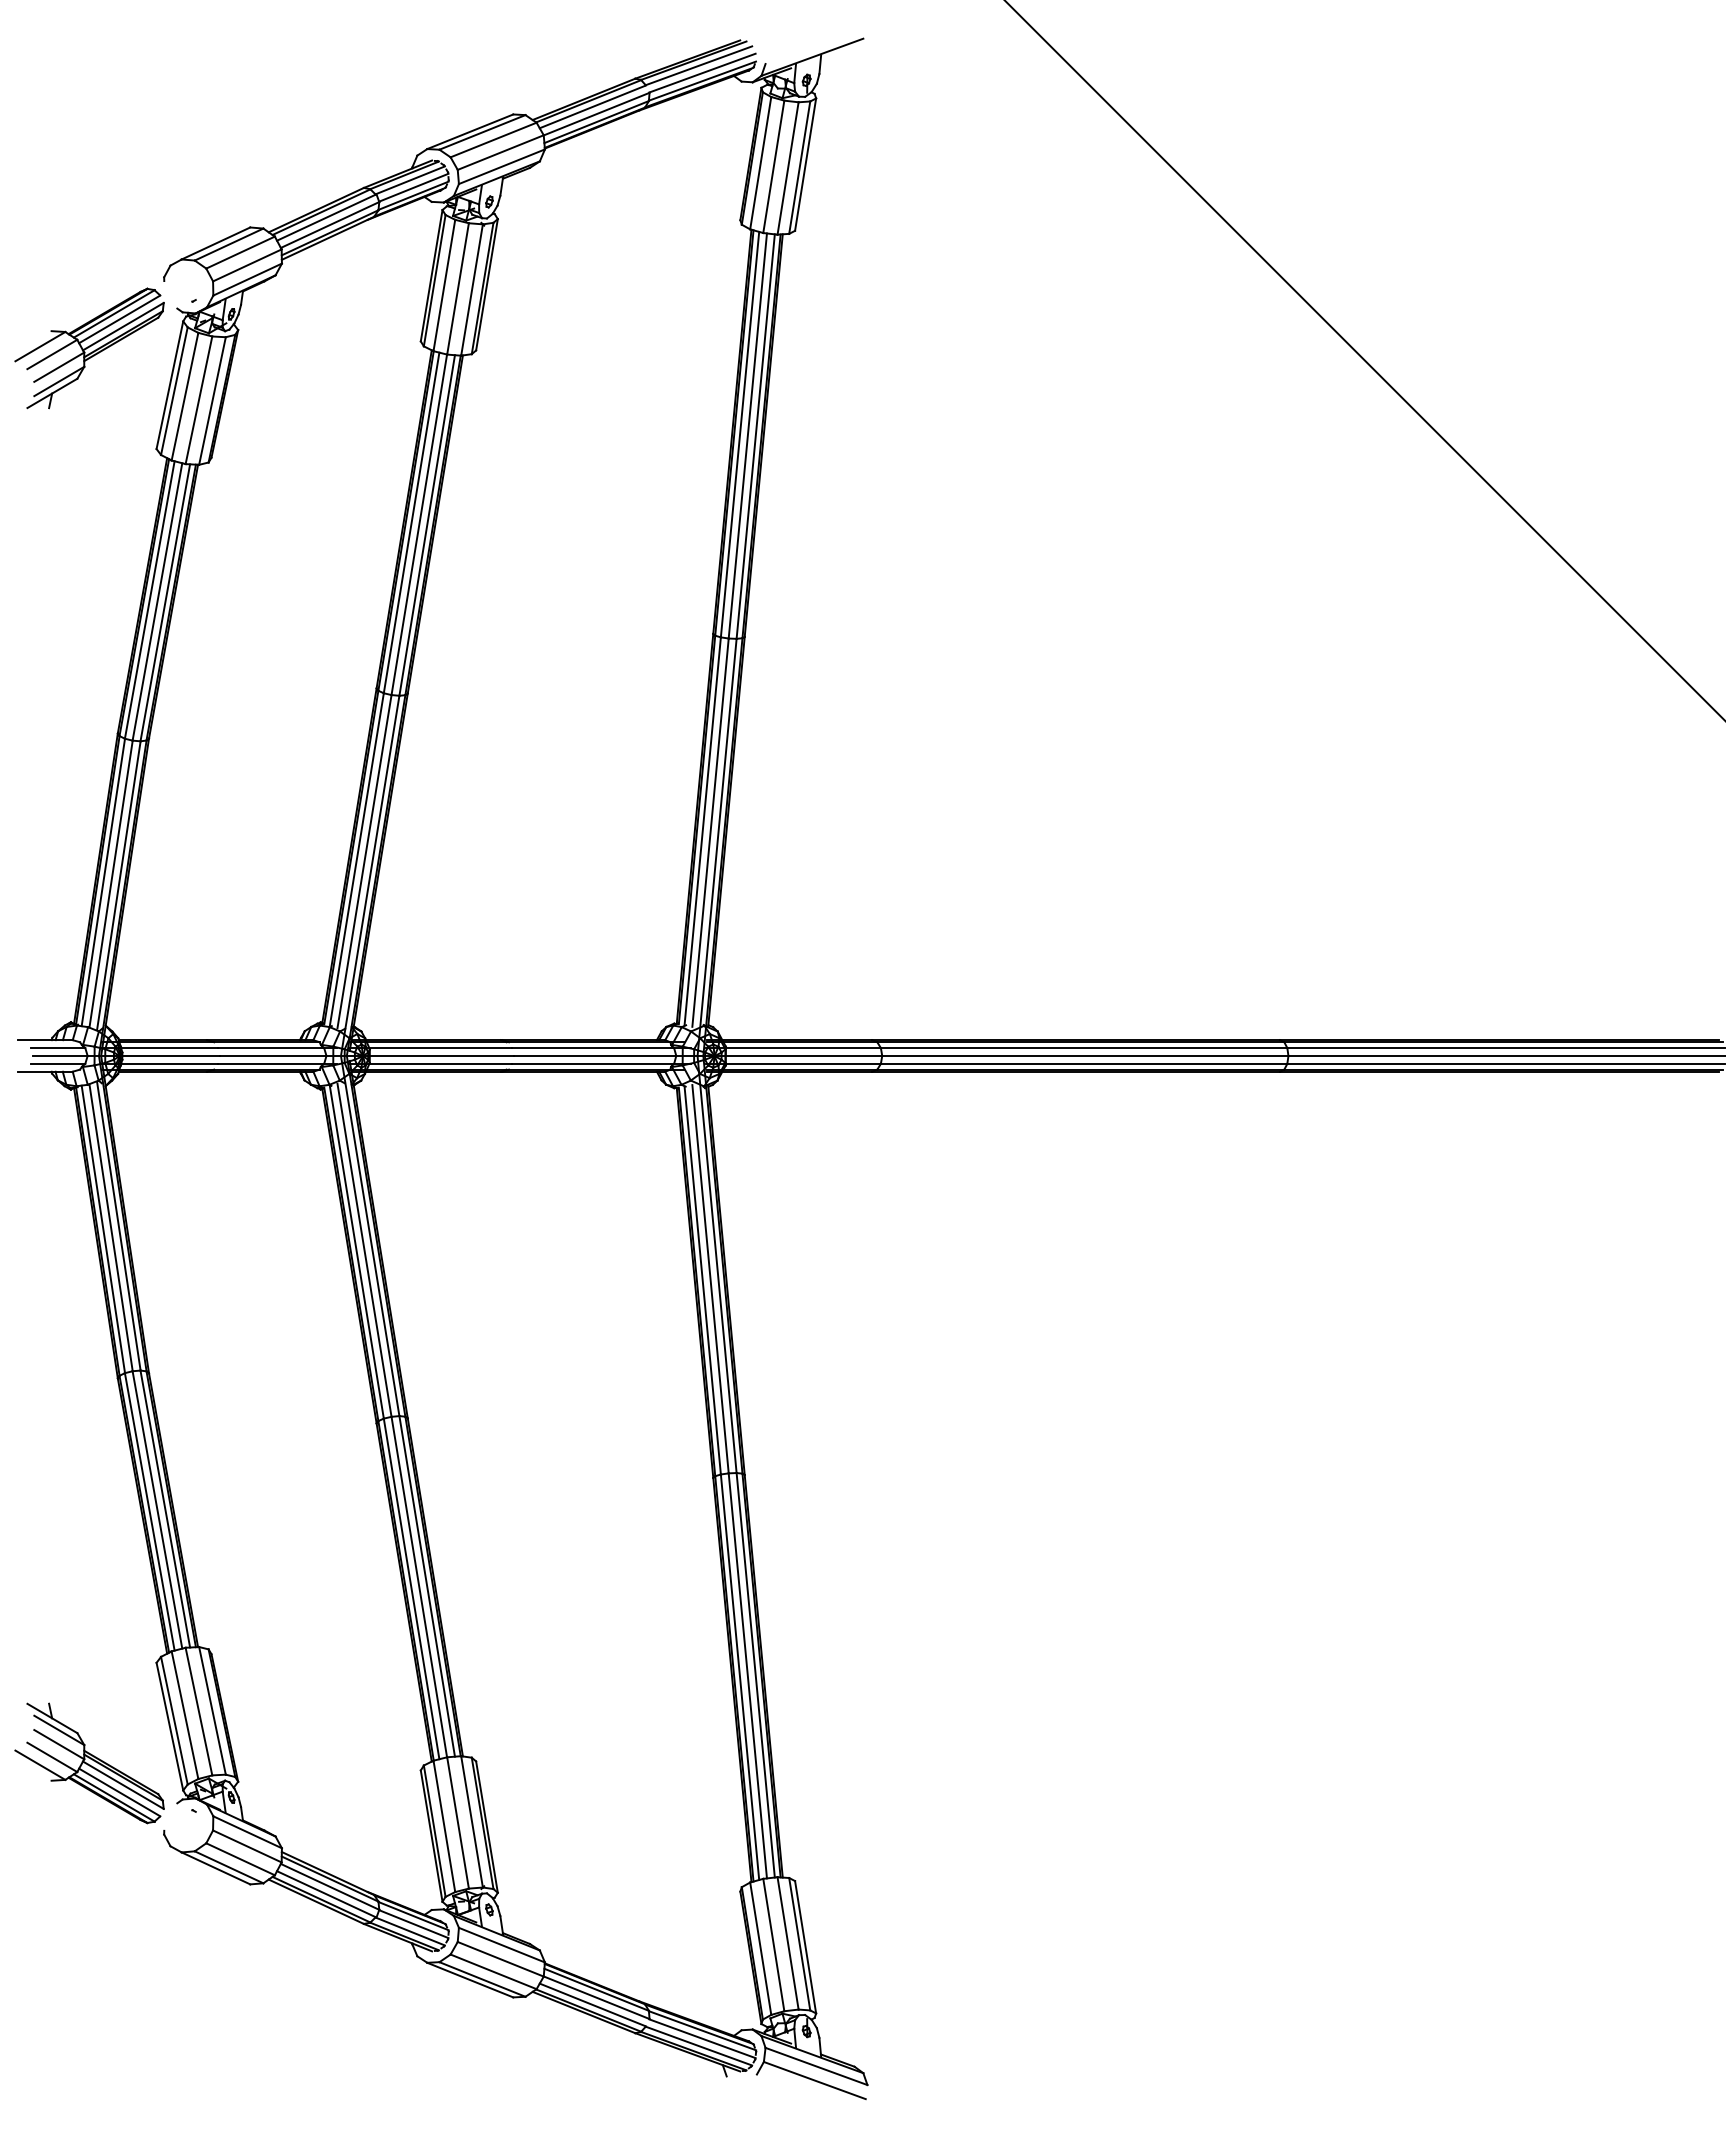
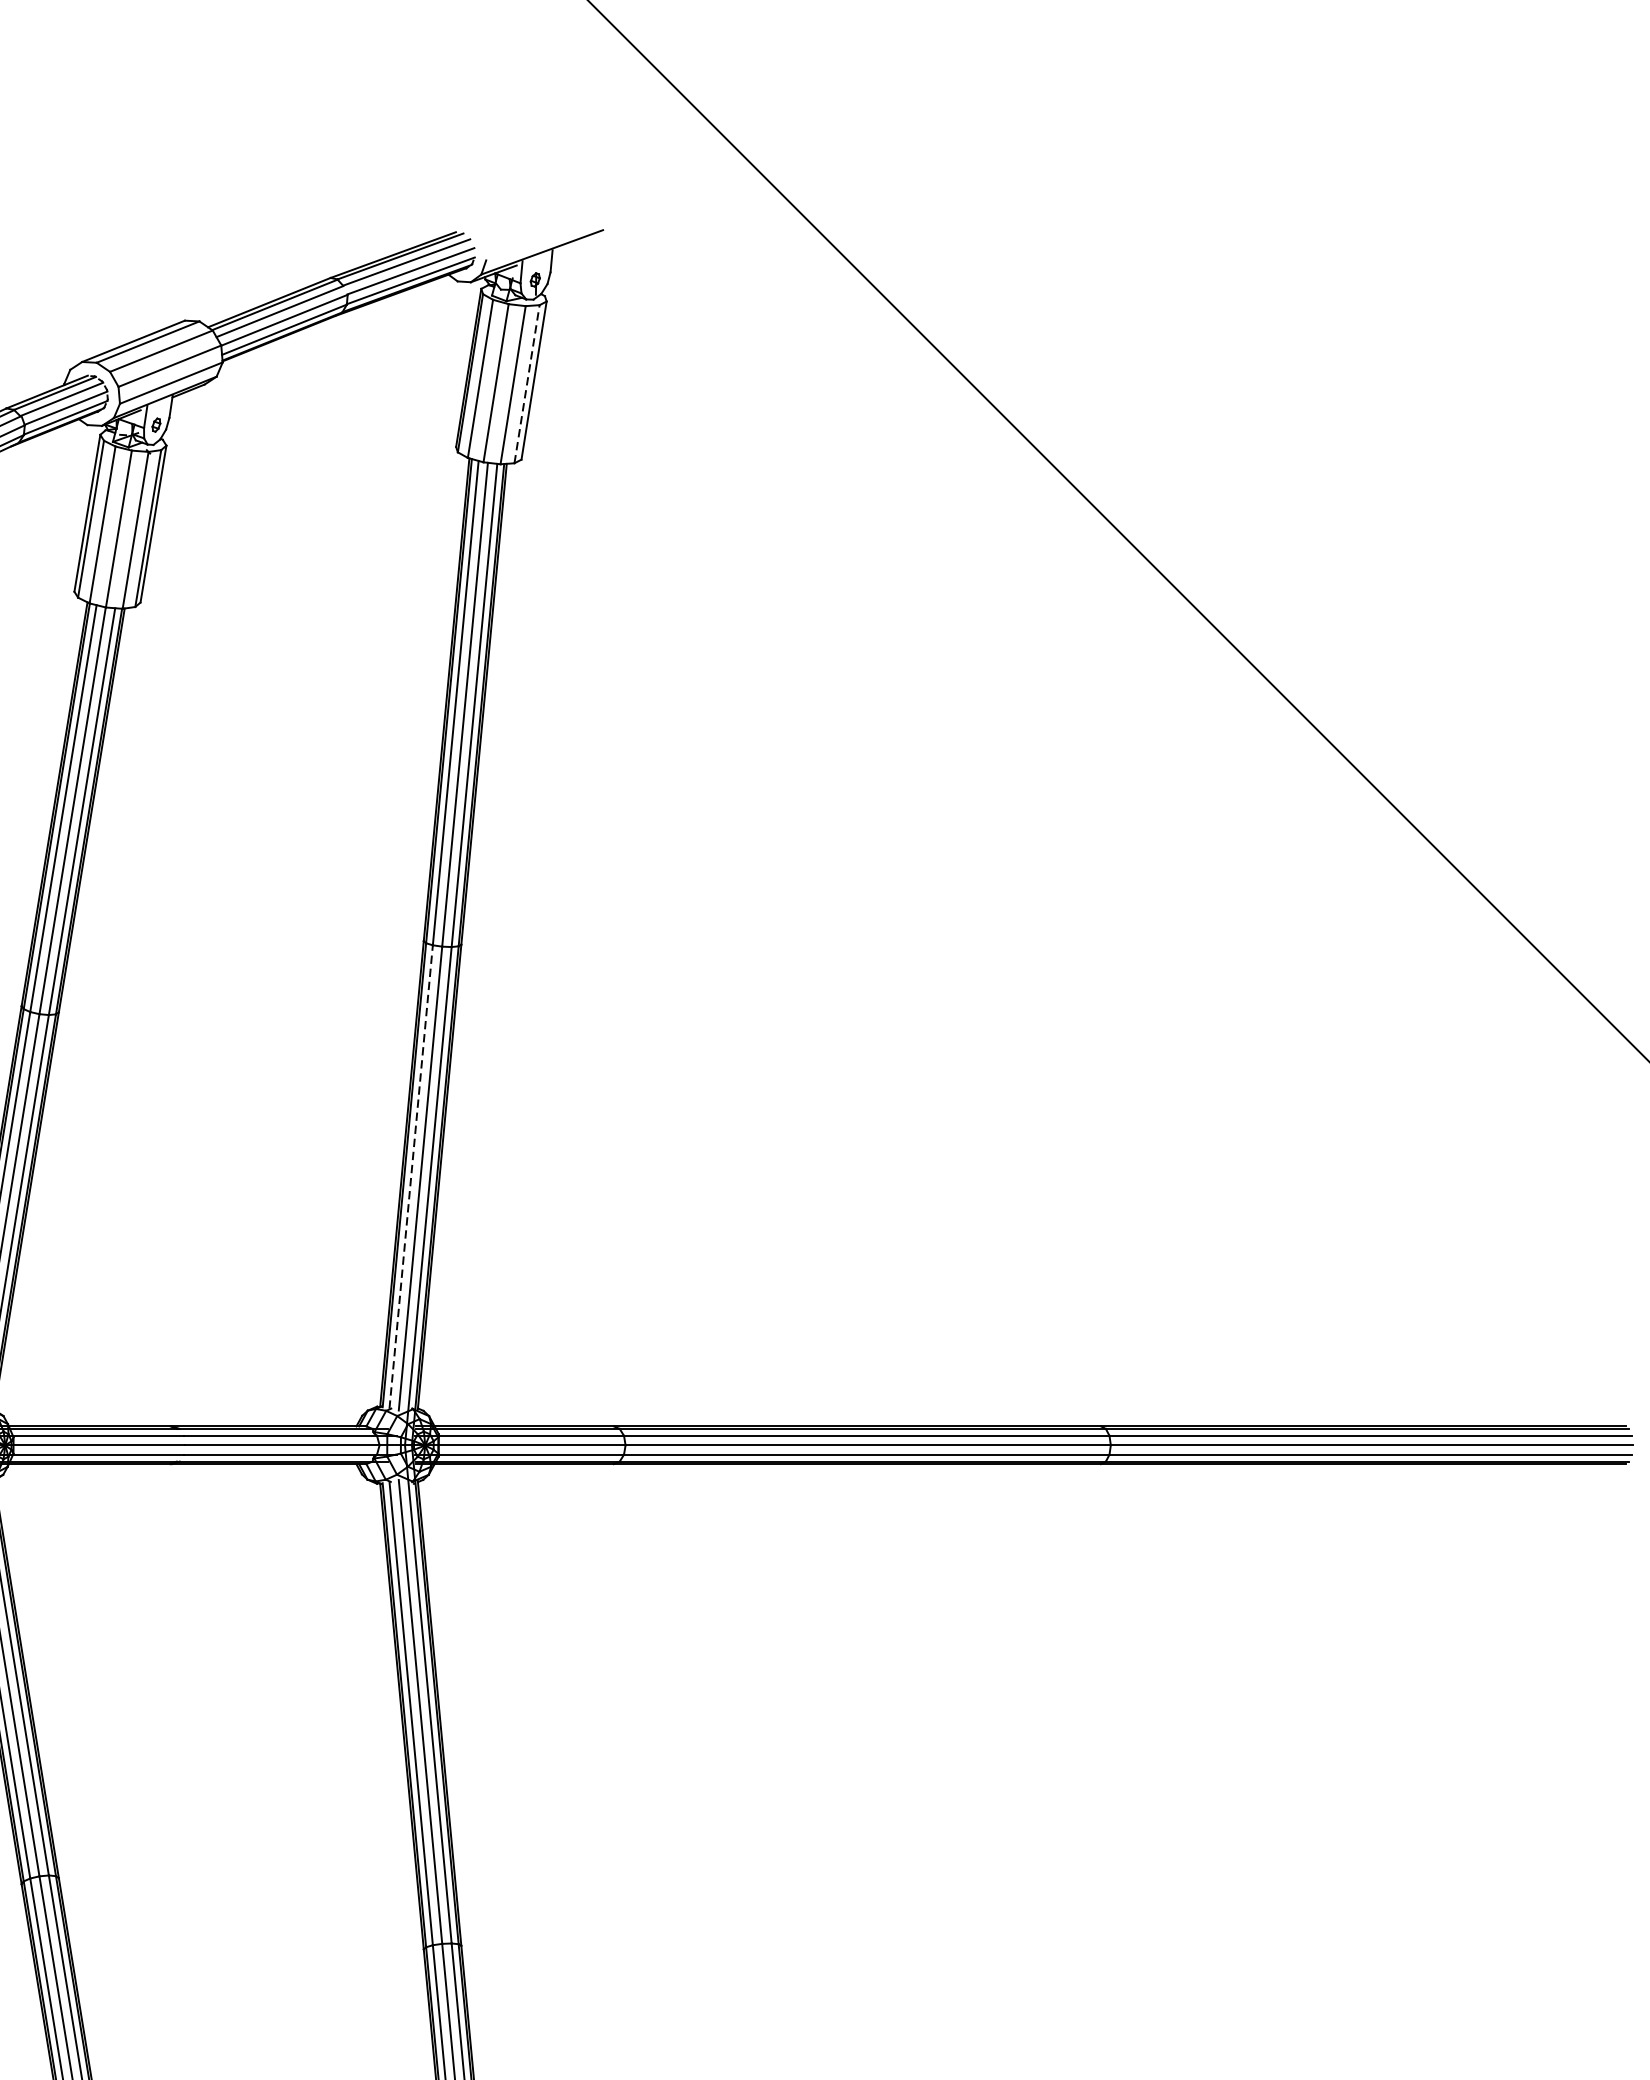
line: (799, 167) -> (526, 384), solid -> dashed
line: (702, 831) -> (410, 1177), solid -> dashed

